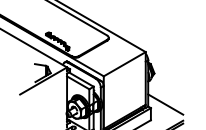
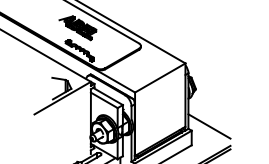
part: (55, 23) -> (77, 28), added

